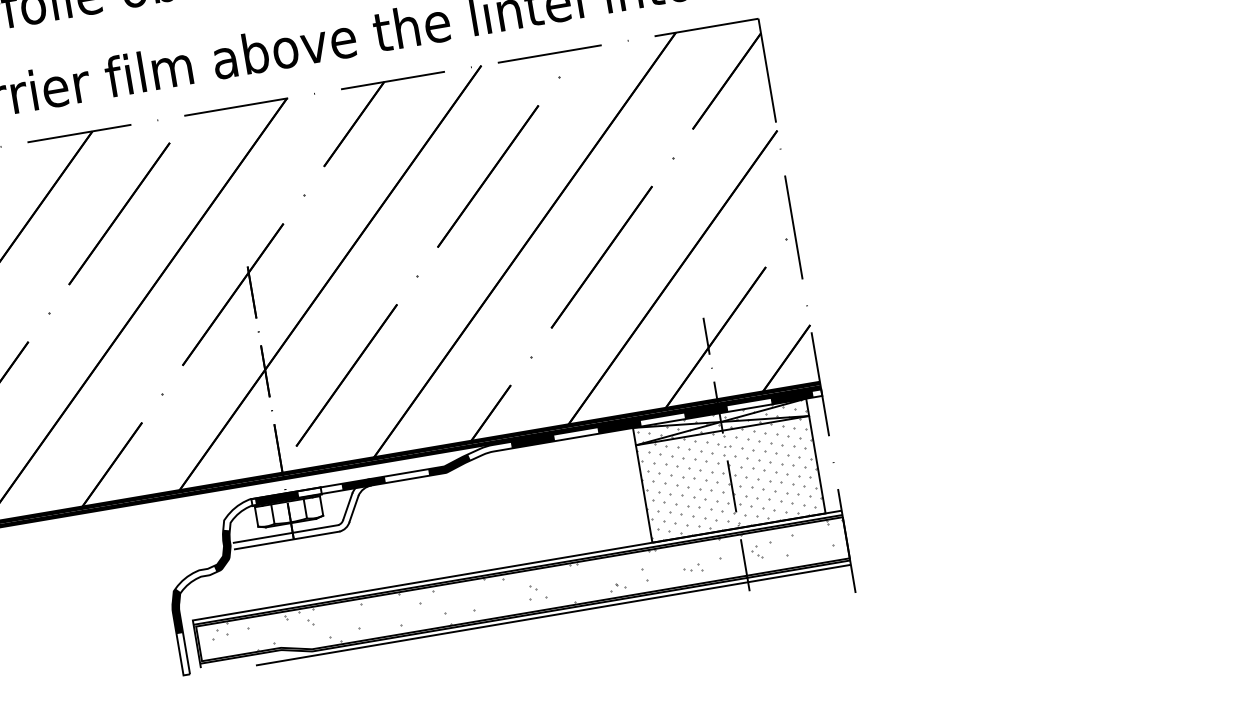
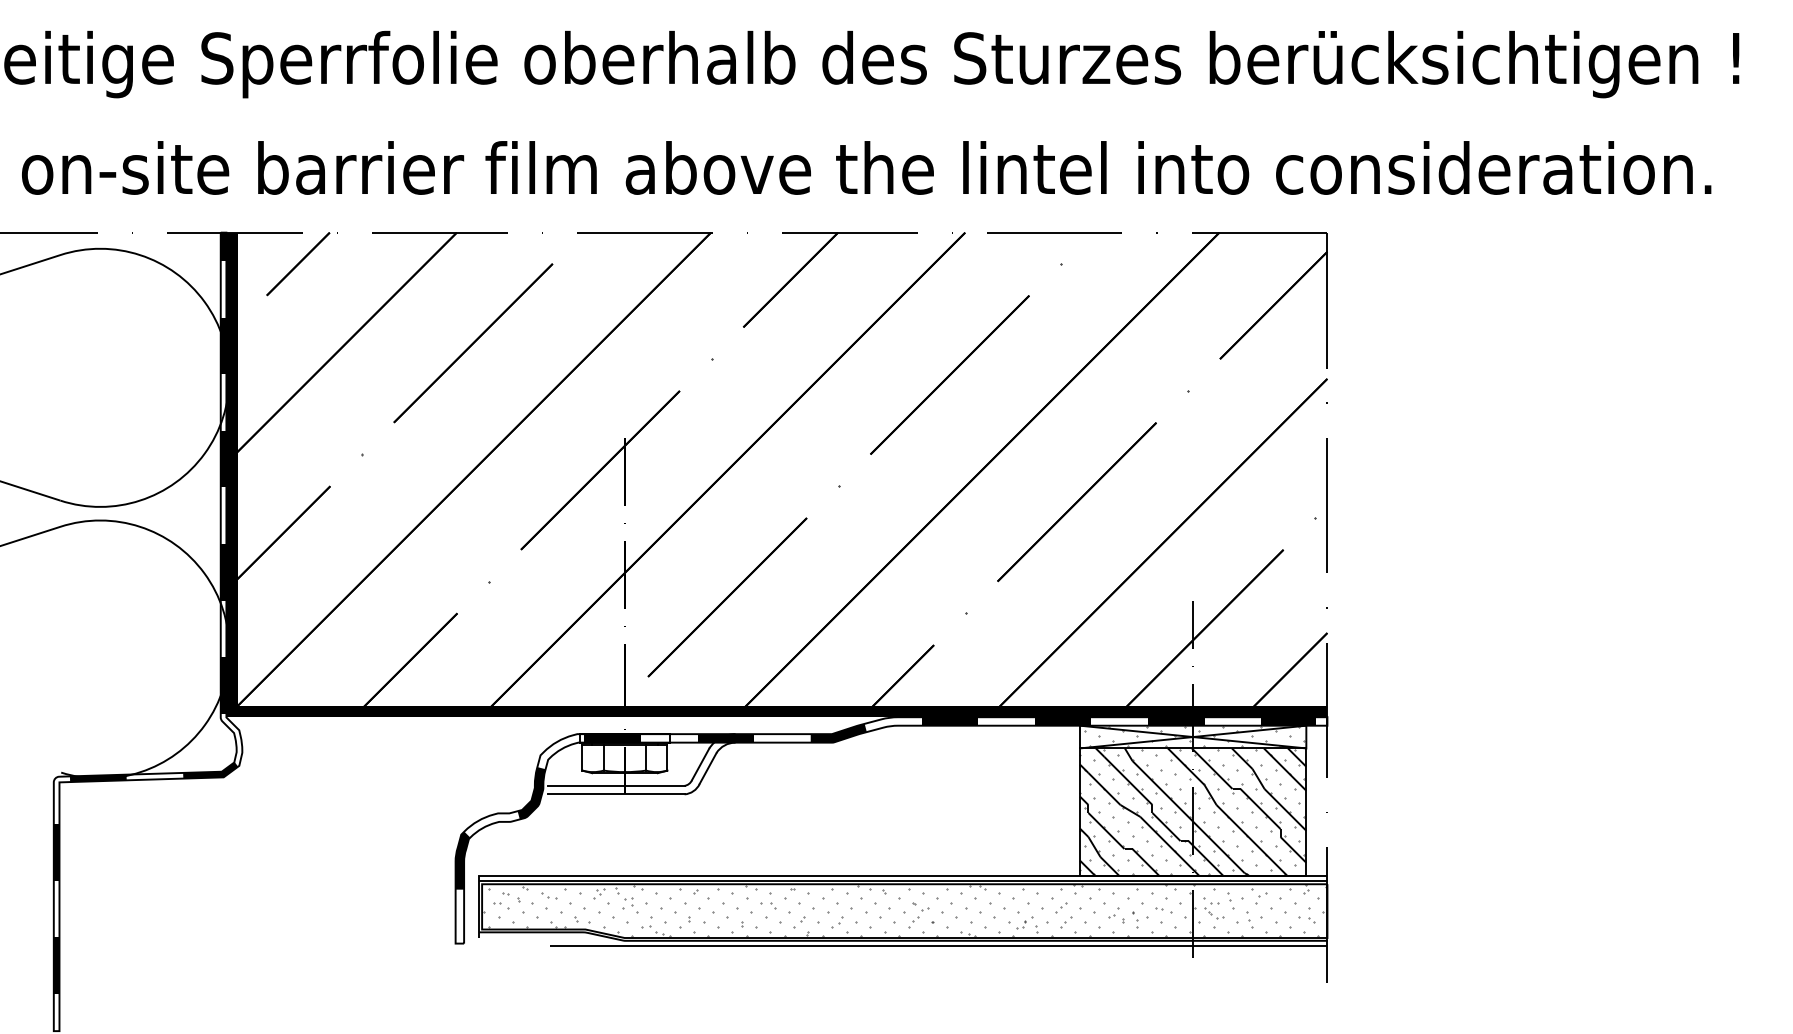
hatch: (730, 479) -> (1192, 811), added
hatch: (522, 593) -> (903, 912), added

